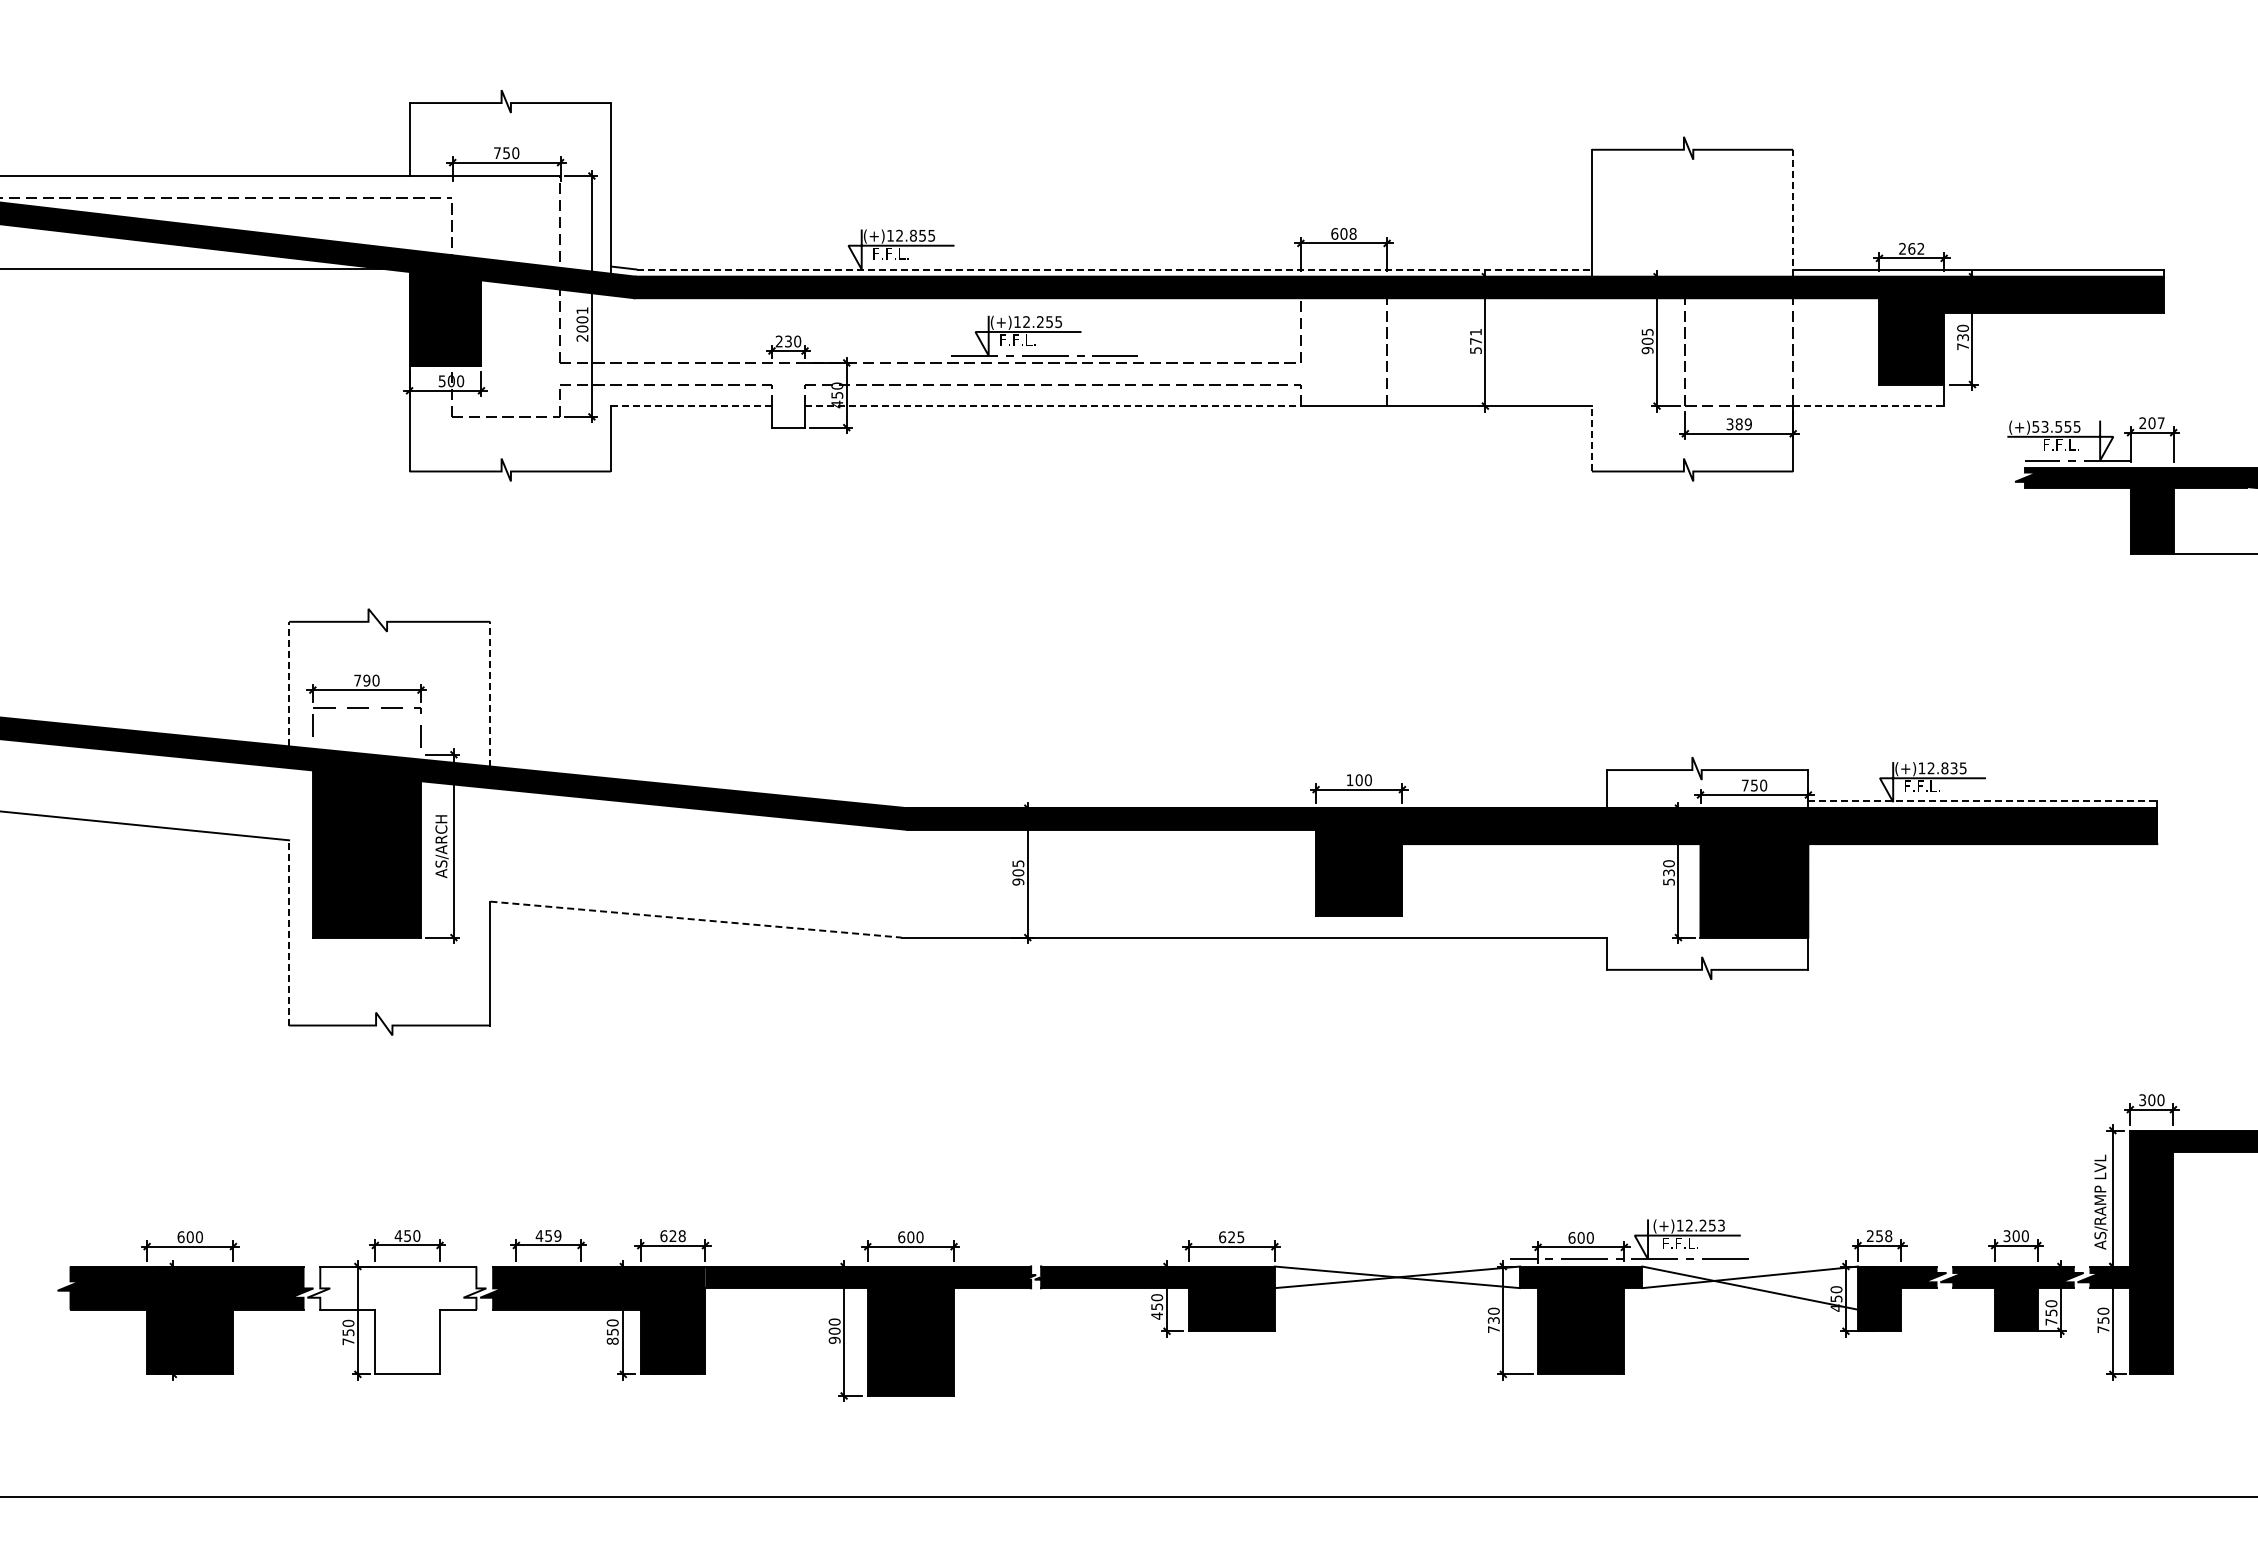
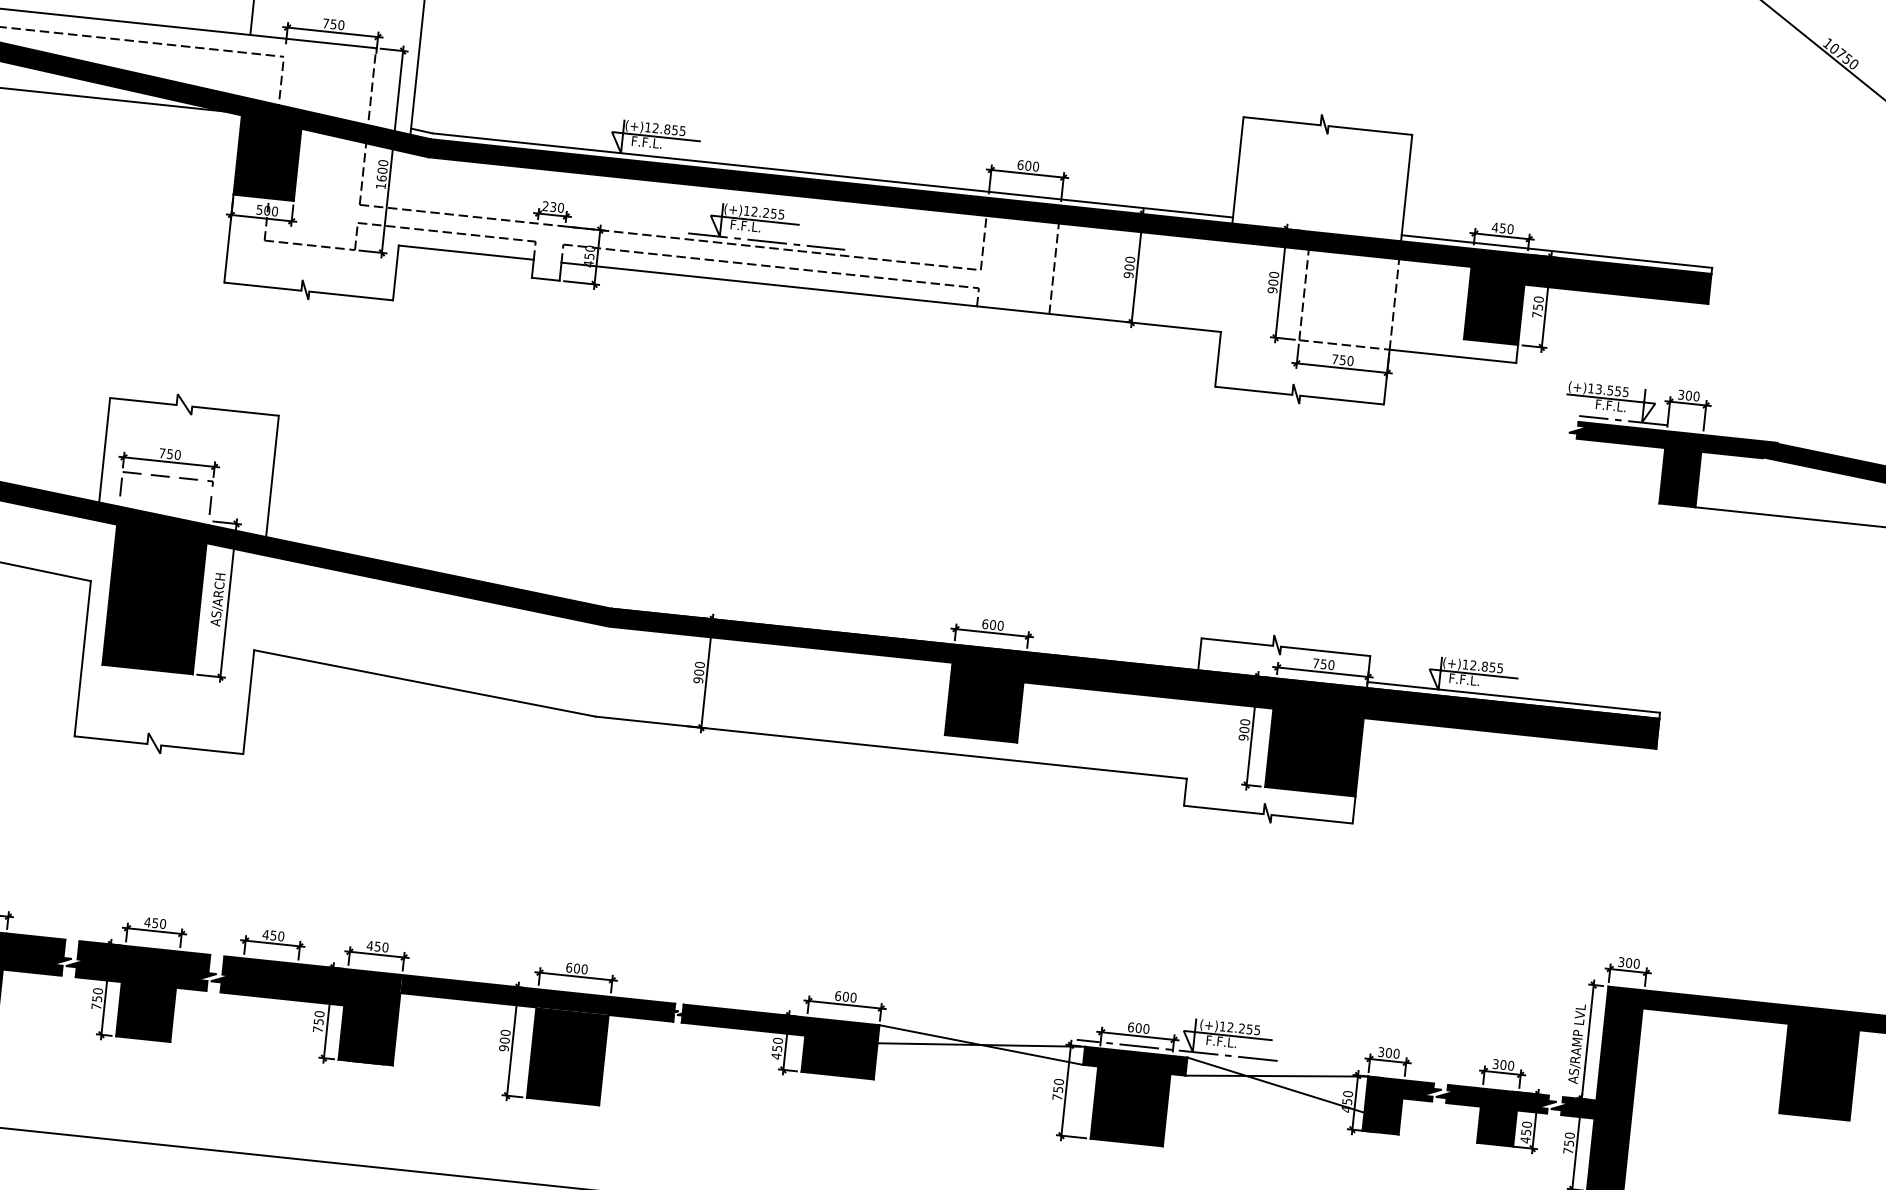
line: (1793, 212) -> (1406, 187), dashed -> solid
text: (1352, 233) -> (1035, 166), 608 -> 600
text: (1911, 248) -> (1502, 228), 262 -> 450
line: (1114, 269) -> (832, 175), dashed -> solid
text: (582, 324) -> (382, 174), 2001 -> 1600
text: (1647, 331) -> (1274, 274), 905 -> 900
text: (1962, 337) -> (1537, 307), 730 -> 750
text: (1475, 341) -> (1129, 267), 571 -> 900
line: (691, 406) -> (466, 253), dashed -> solid
line: (1052, 406) -> (768, 284), dashed -> solid
line: (1869, 406) -> (1453, 356), dashed -> solid
text: (2151, 423) -> (1688, 395), 207 -> 300
text: (1738, 424) -> (1342, 360), 389 -> 750
text: (2035, 426) -> (1590, 388), (+)53.555 -> (+)13.555
line: (1591, 438) -> (1217, 359), dashed -> solid
text: (366, 680) -> (169, 454), 790 -> 750
line: (289, 683) -> (105, 449), dashed -> solid
line: (490, 693) -> (272, 475), dashed -> solid
text: (1954, 767) -> (1493, 666), (+)12.835 -> (+)12.855
text: (1349, 780) -> (984, 624), 100 -> 600
line: (1983, 801) -> (1514, 697), dashed -> solid
text: (1018, 863) -> (700, 664), 905 -> 900
text: (1668, 877) -> (1243, 733), 530 -> 900
line: (696, 919) -> (425, 683), dashed -> solid
line: (289, 932) -> (83, 658), dashed -> solid
text: (1721, 1224) -> (1257, 1029), (+)12.253 -> (+)12.255
text: (557, 1235) -> (280, 935), 459 -> 450
text: (672, 1236) -> (377, 946), 628 -> 450
text: (1879, 1236) -> (1388, 1053), 258 -> 300
text: (1236, 1237) -> (849, 997), 625 -> 600
fill: (396, 1320) -> (138, 993), added
text: (1492, 1320) -> (1057, 1089), 730 -> 750
text: (2051, 1321) -> (1525, 1139), 750 -> 450
text: (612, 1340) -> (317, 1028), 850 -> 750

